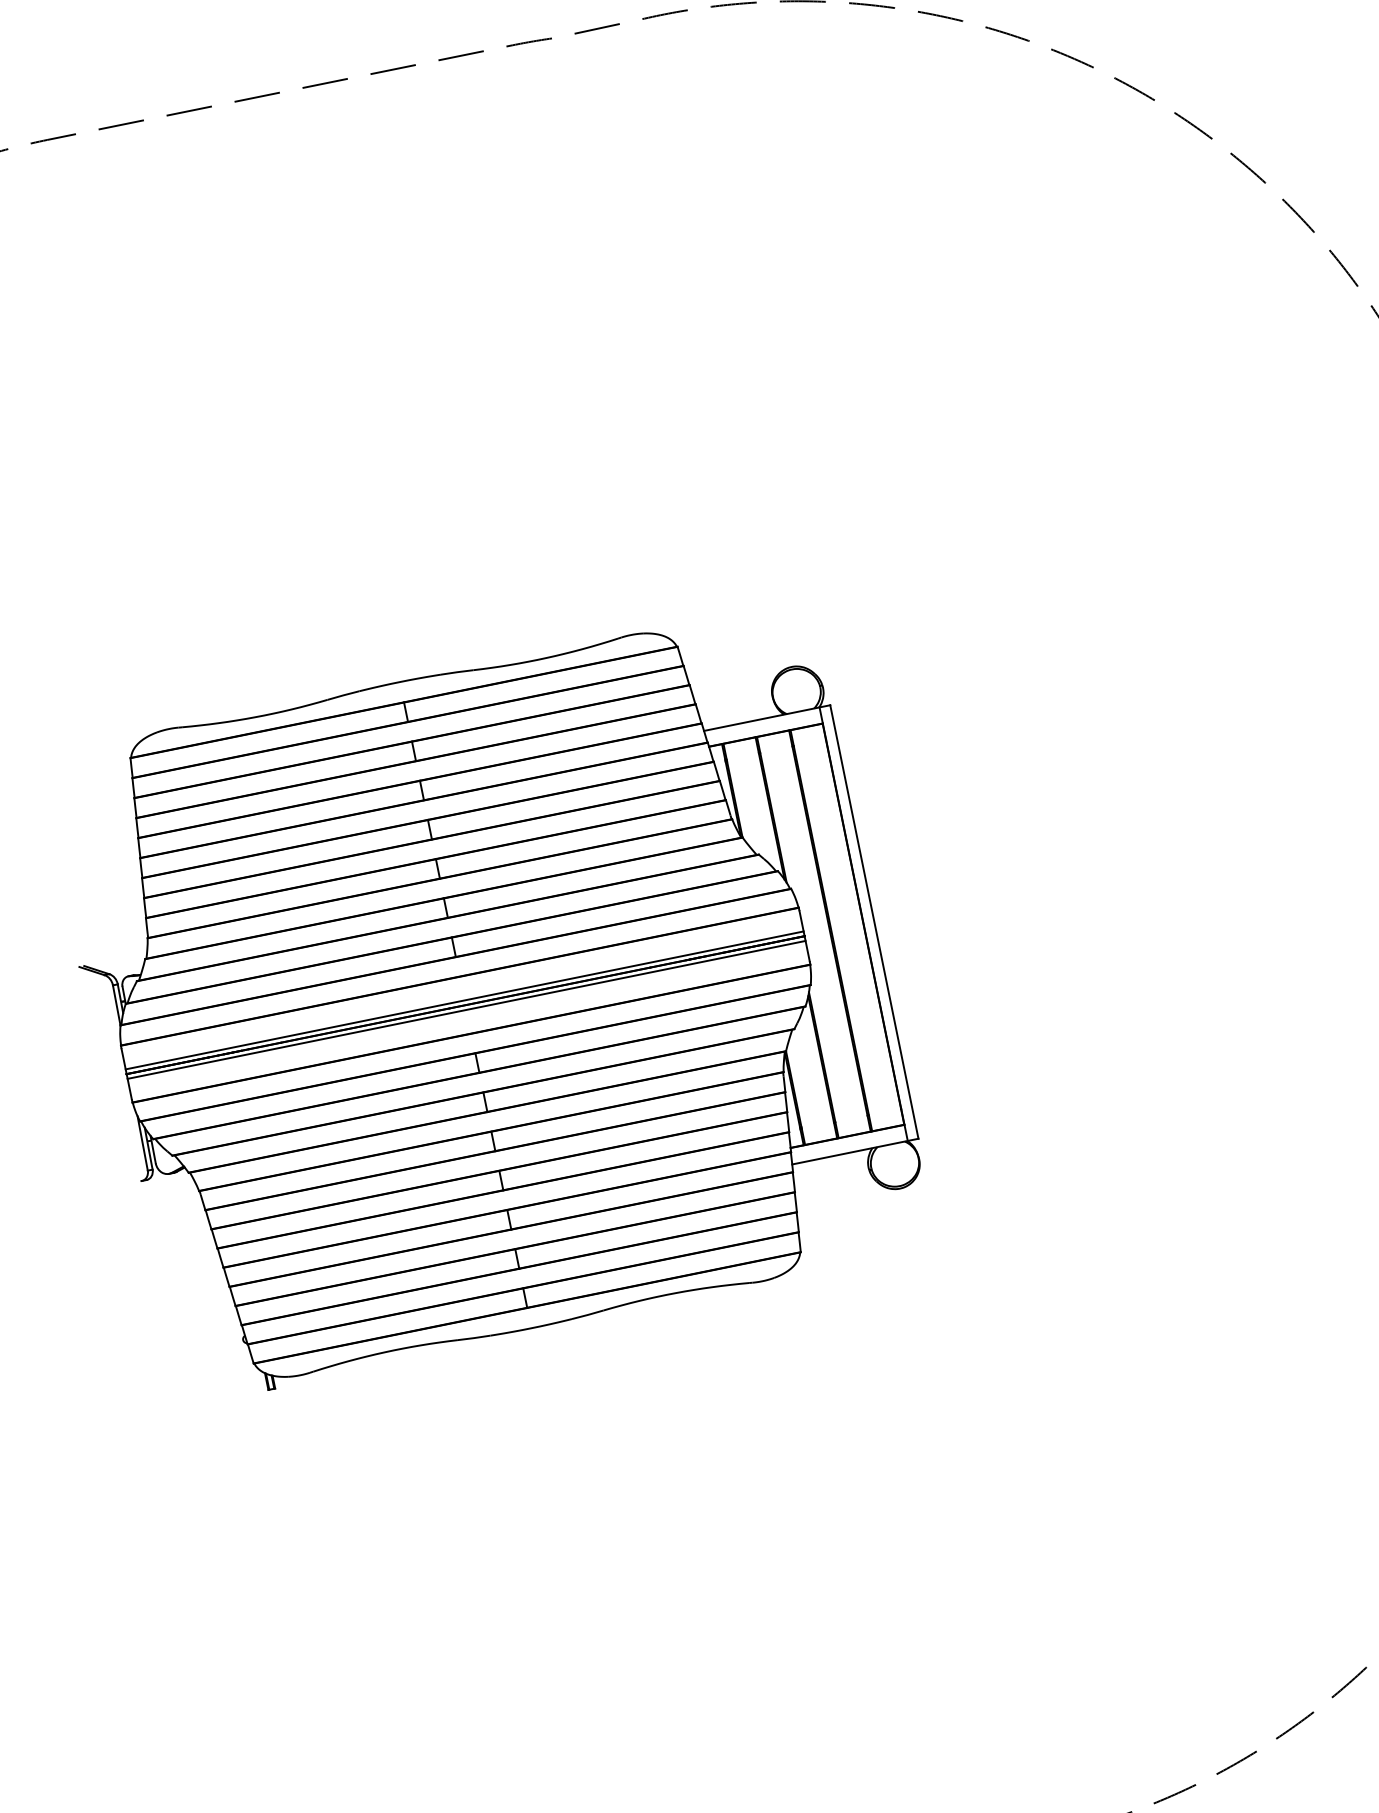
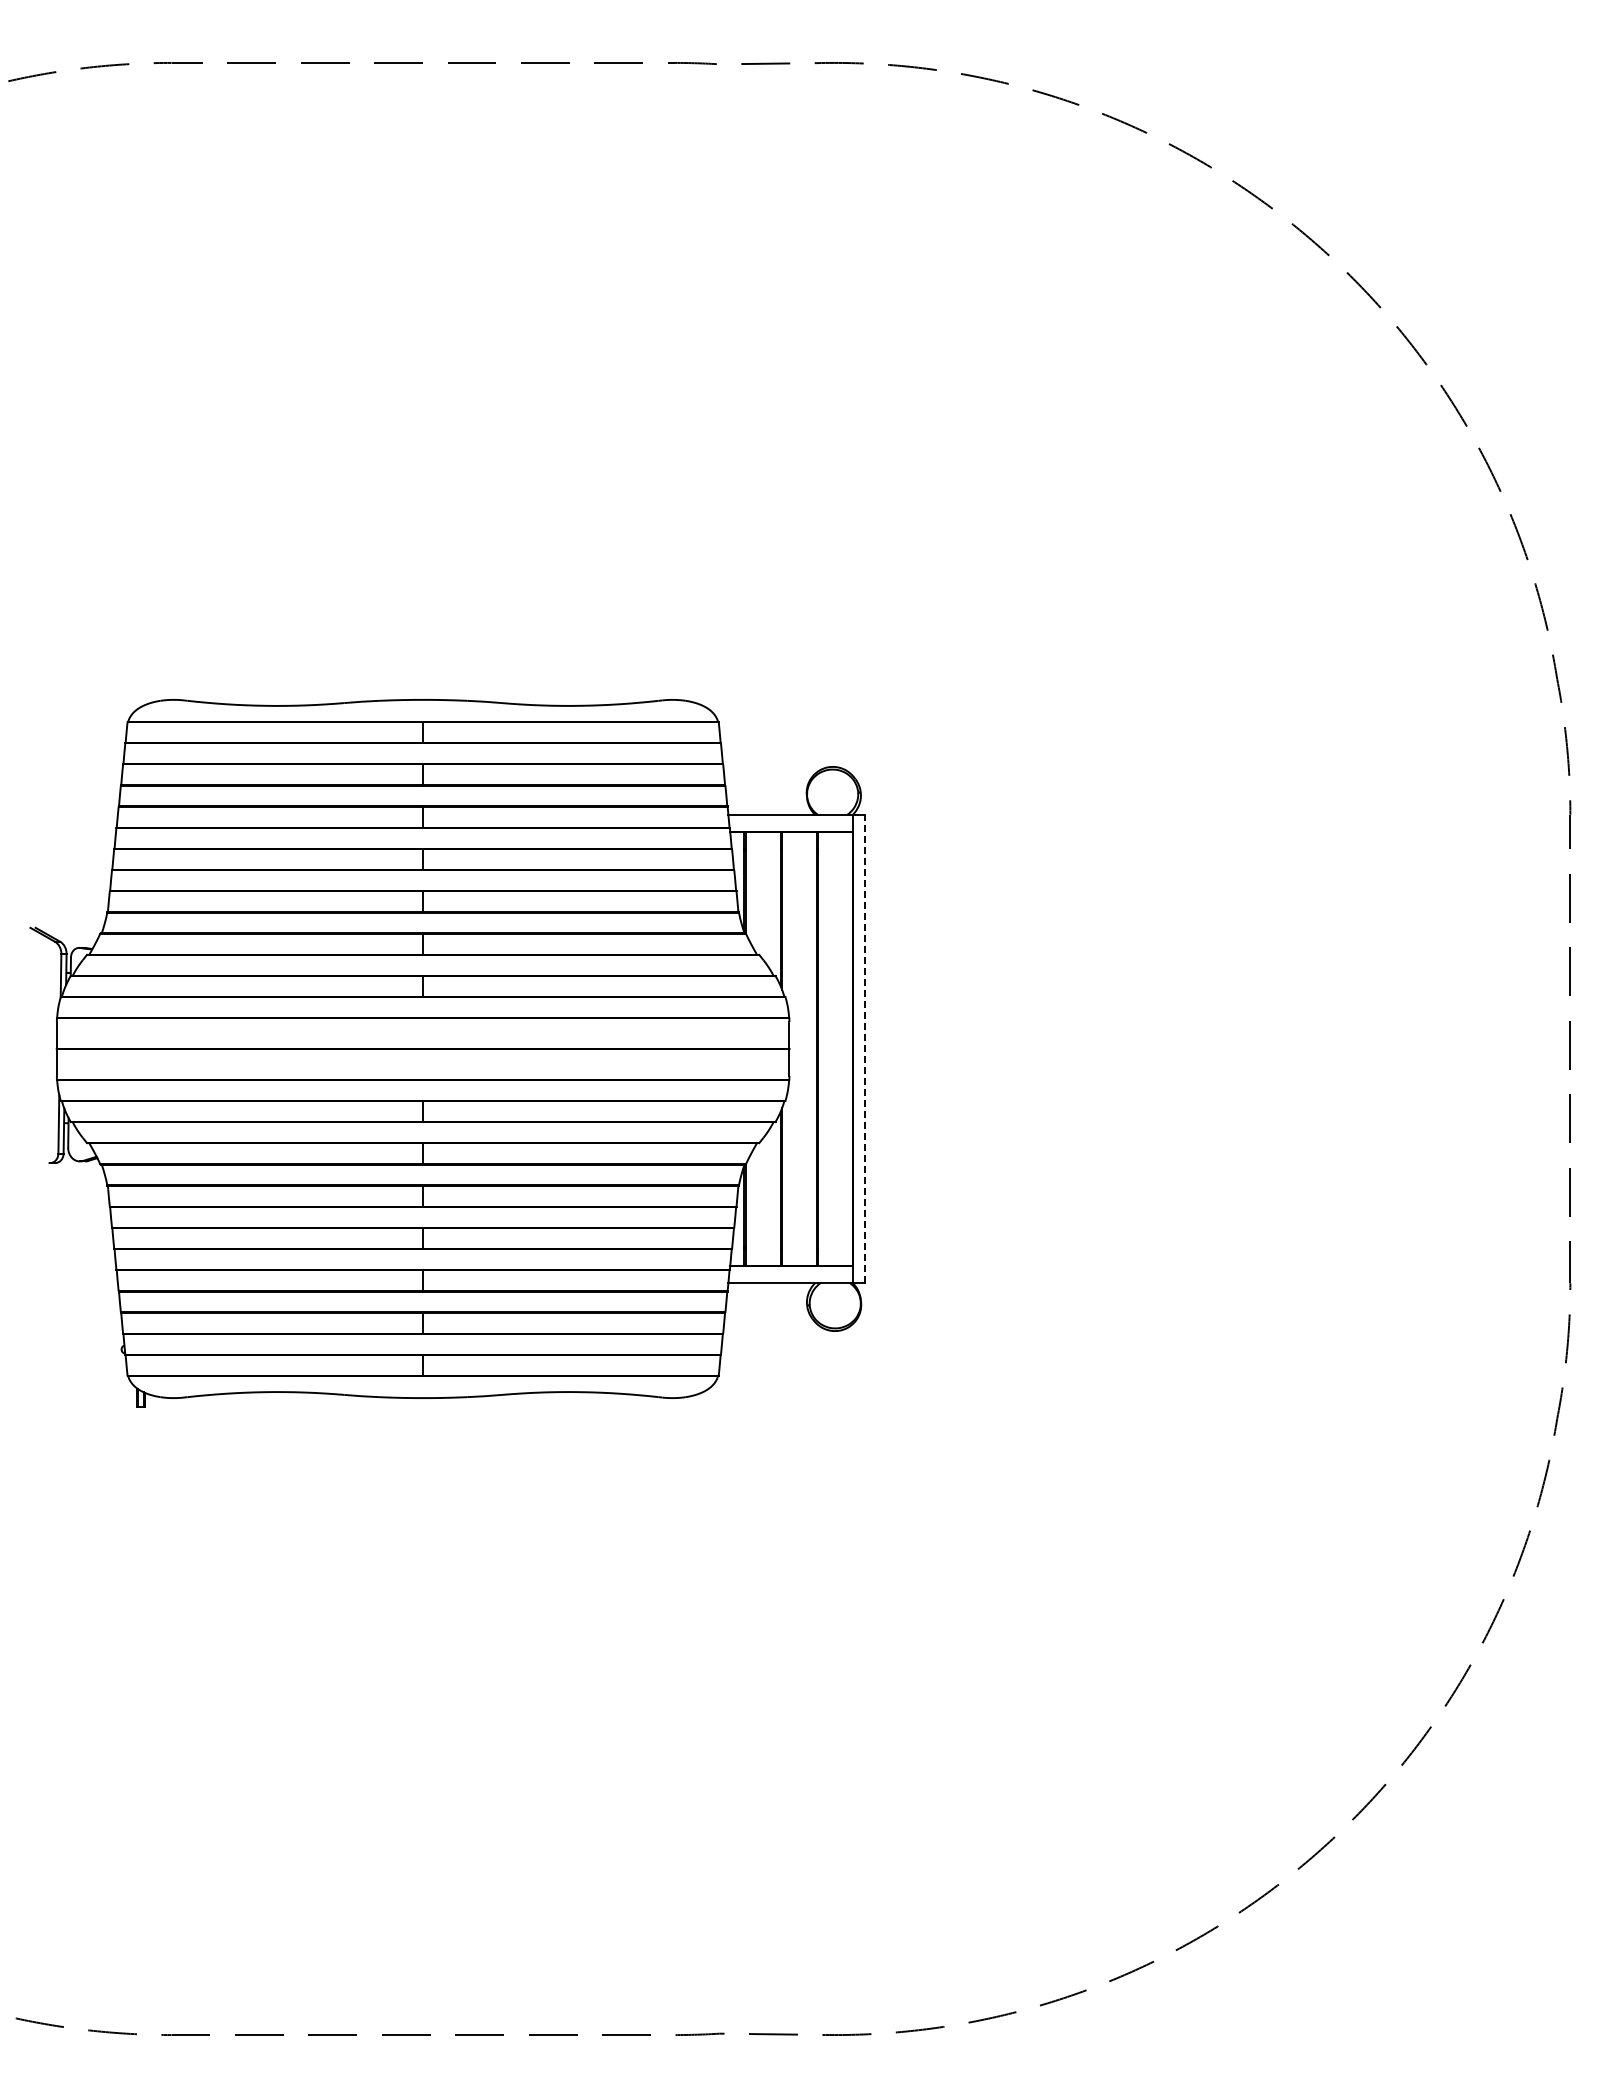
line: (874, 921) -> (864, 1048), solid -> dashed
line: (464, 1000) -> (422, 1043), removed
line: (466, 1010) -> (422, 1054), removed

